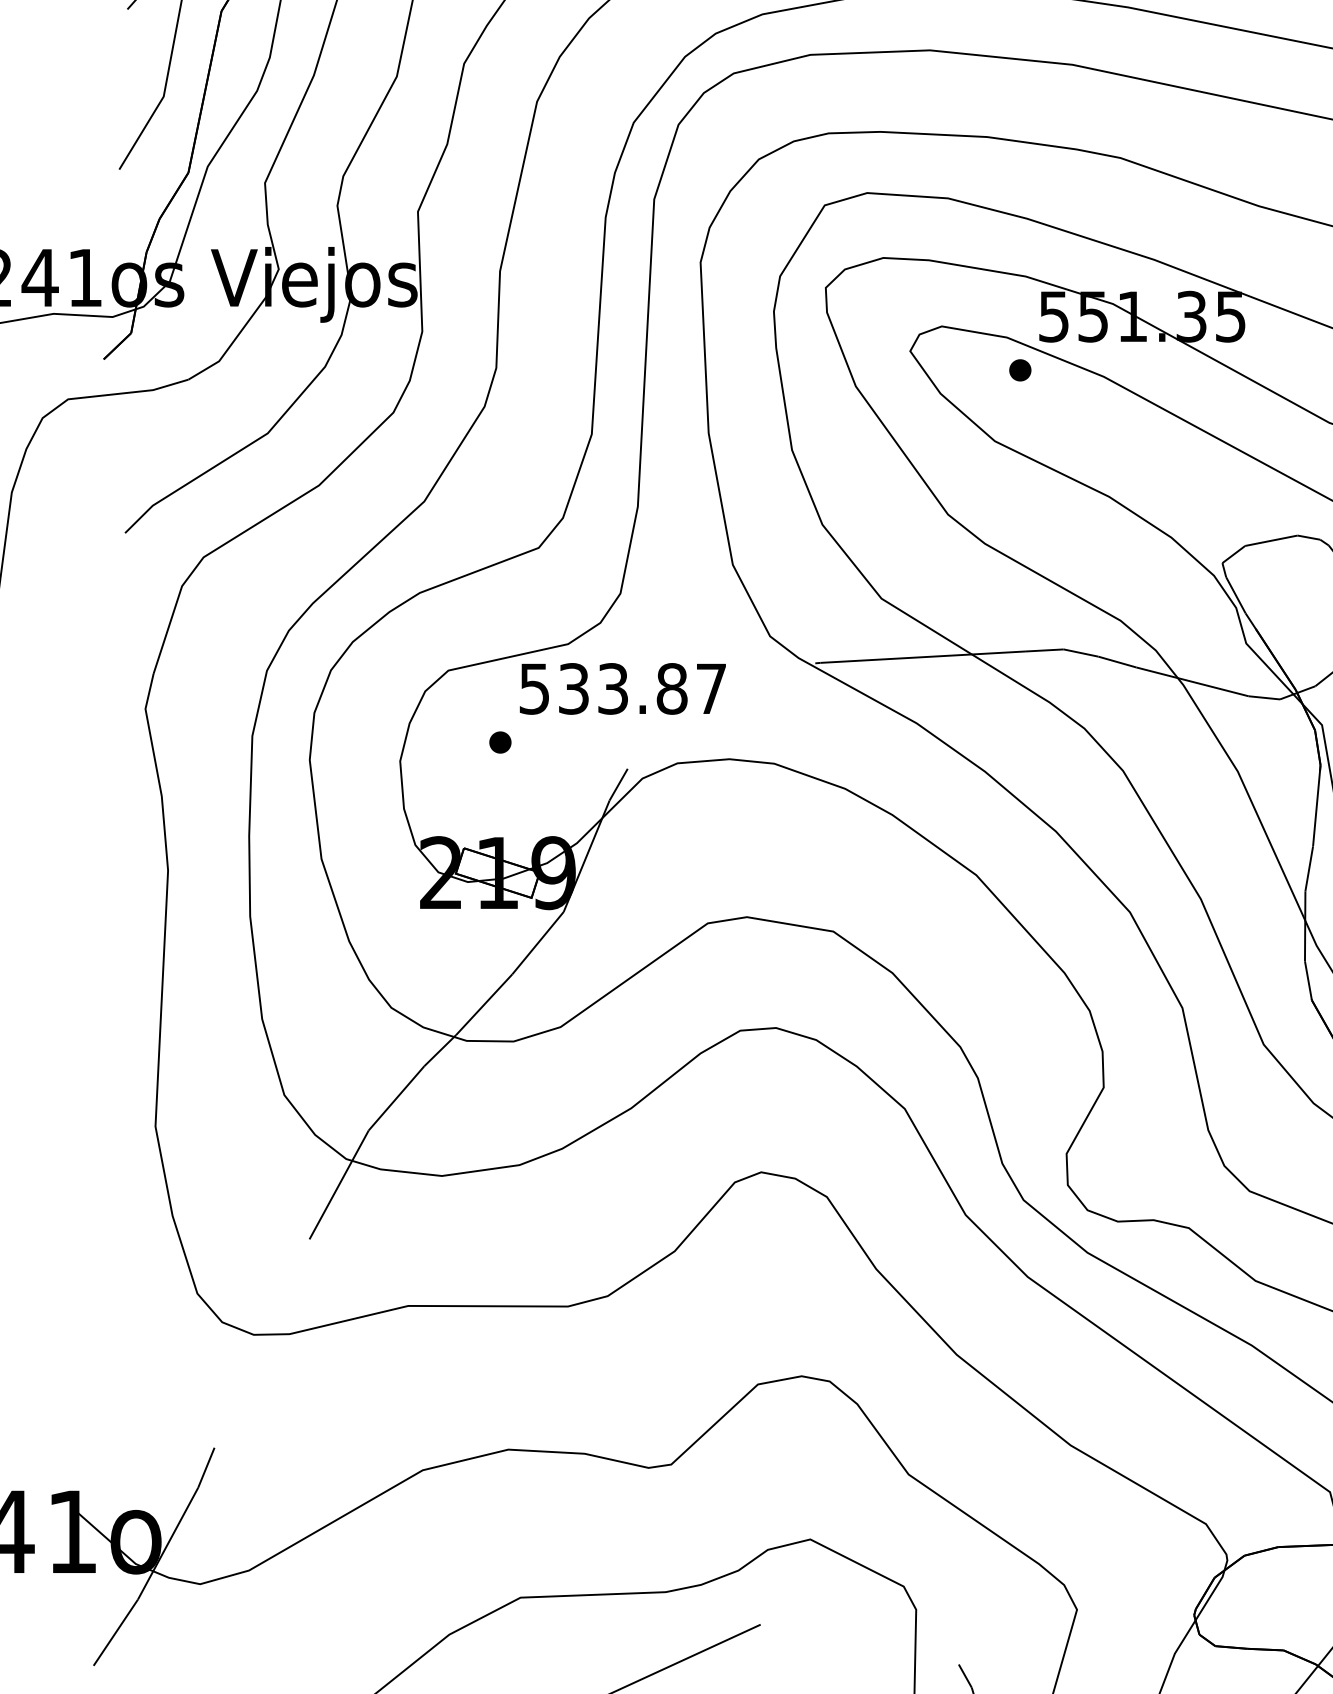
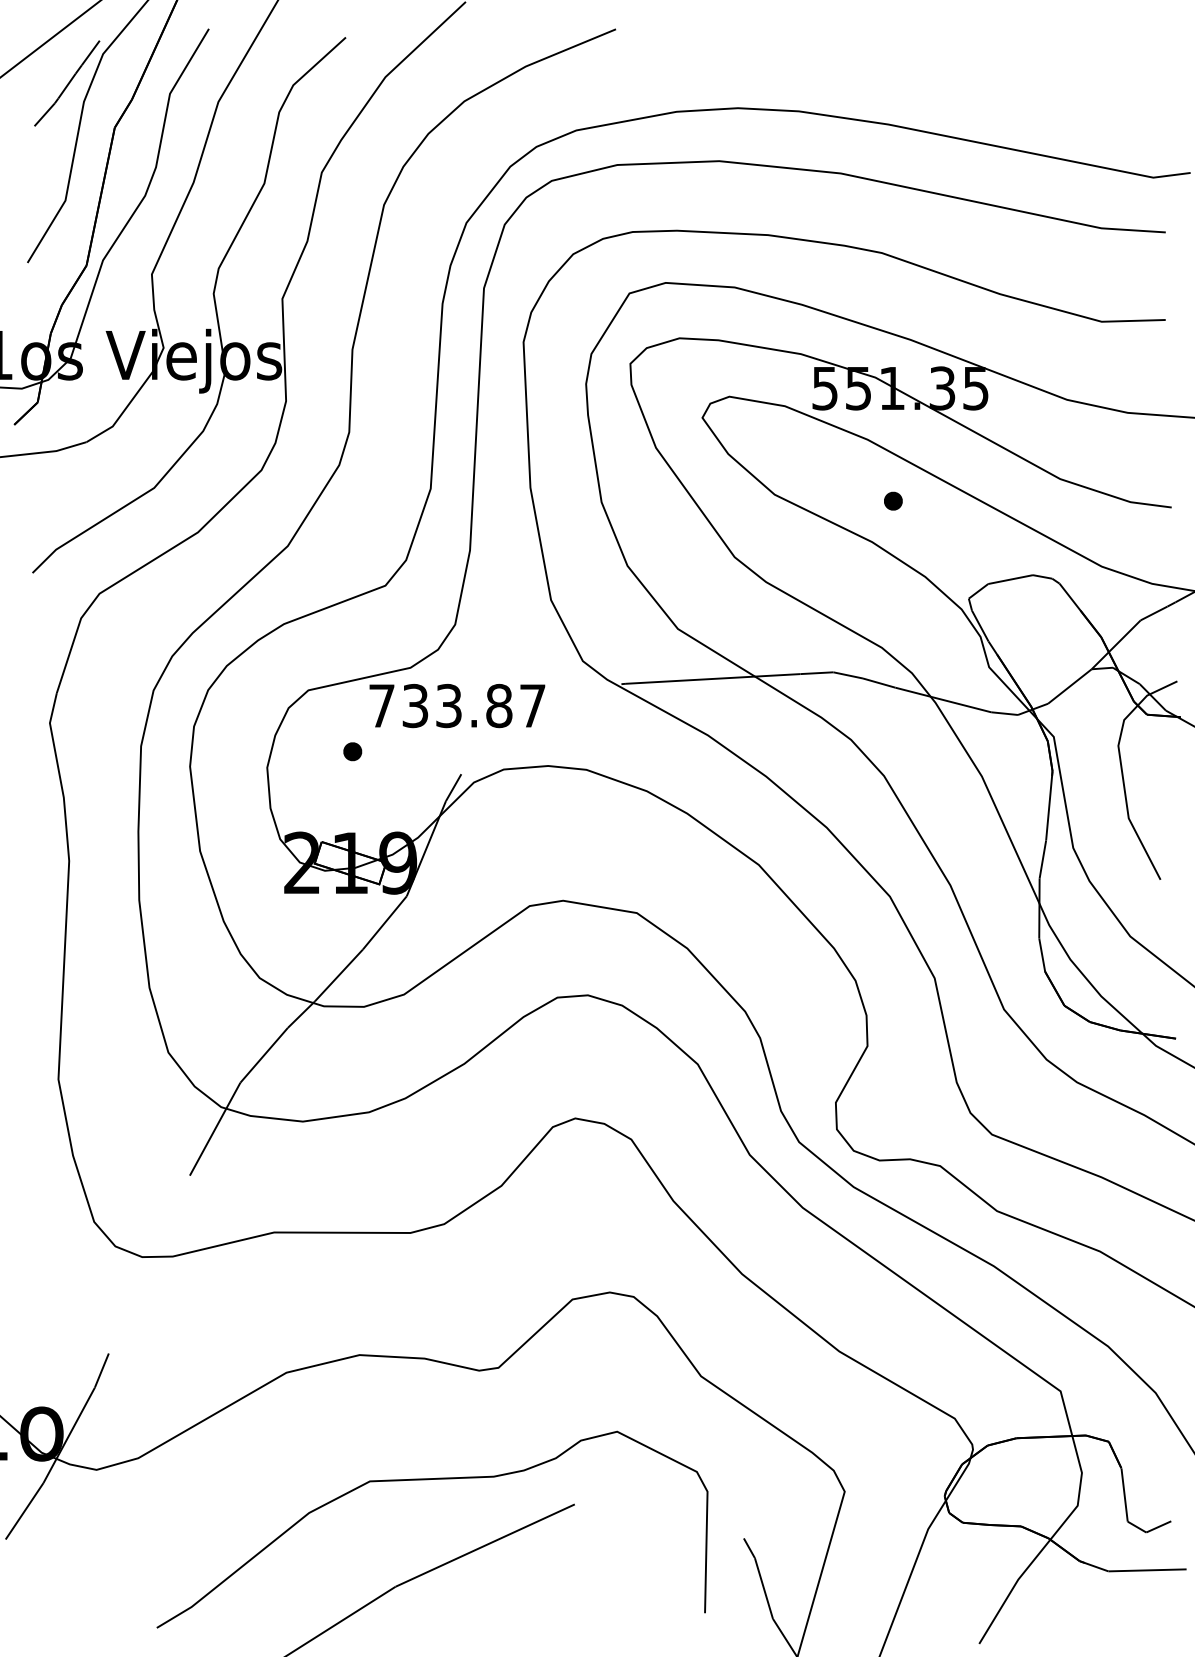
part: (1020, 369) -> (893, 500), moved
text: (534, 689) -> (381, 706), 533.87 -> 733.87

